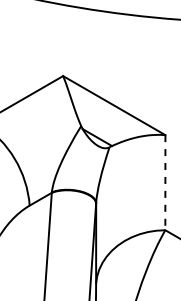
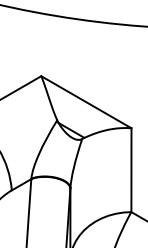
line: (165, 182) -> (131, 170), dashed -> solid

